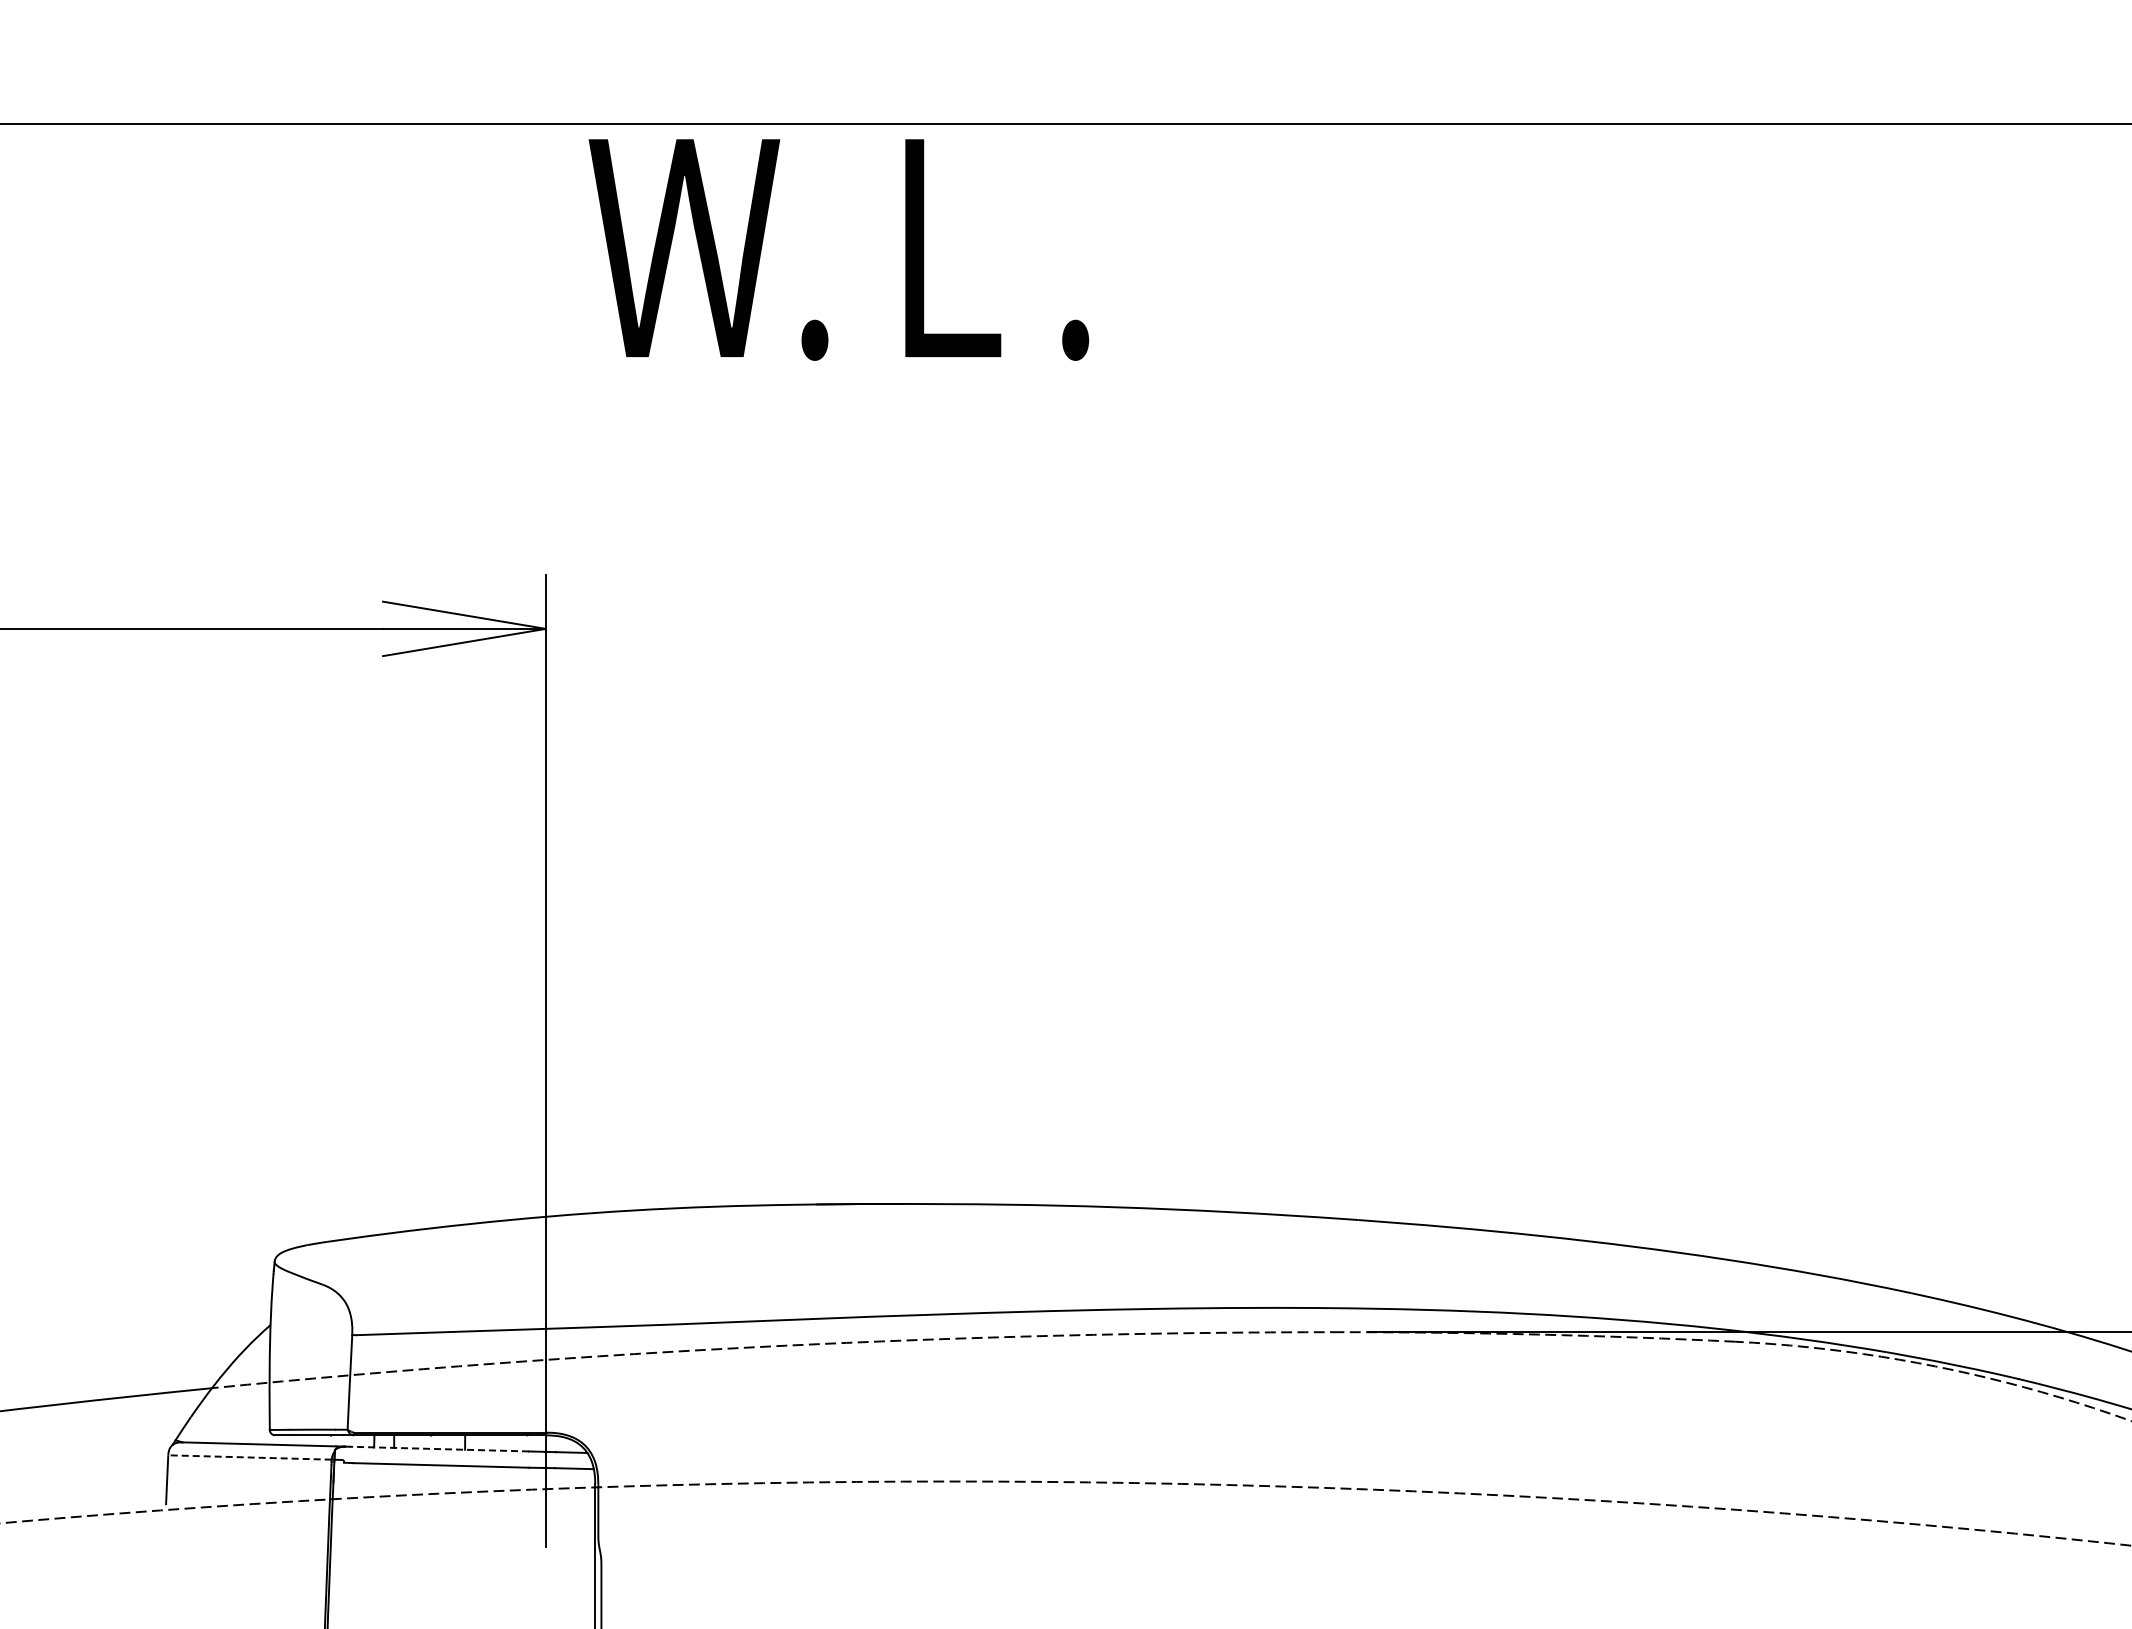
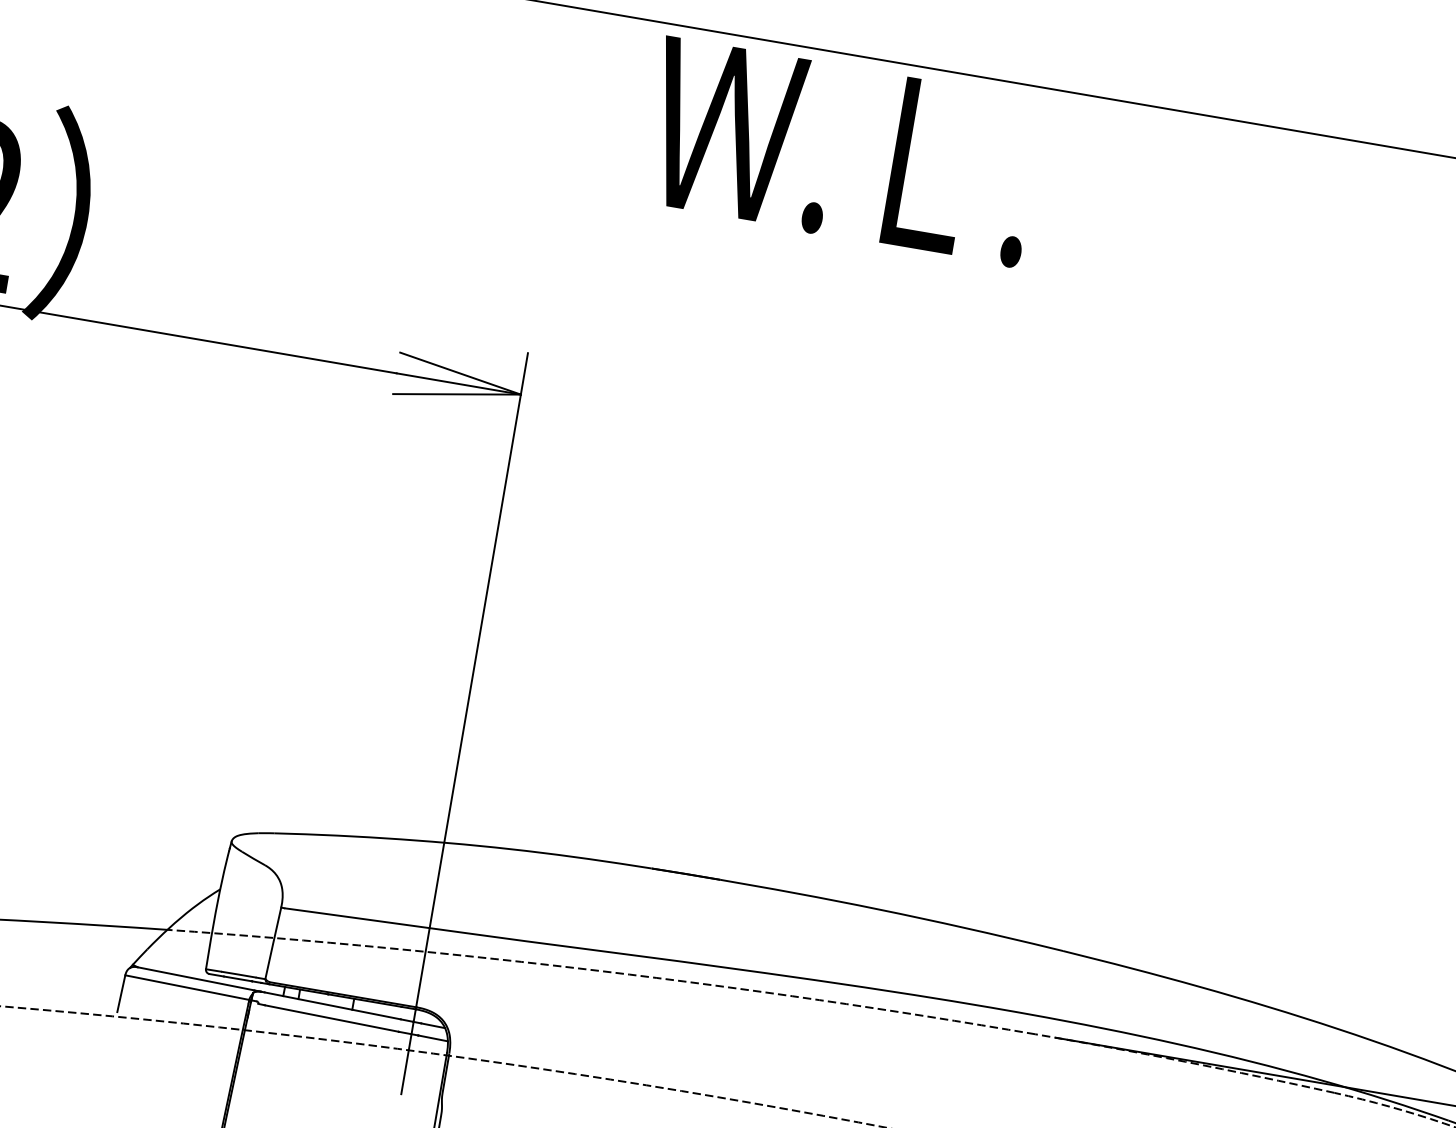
text: (838, 249) -> (842, 151), moved
line: (439, 1449) -> (332, 1006), dashed -> solid
line: (249, 1457) -> (186, 987), dashed -> solid

